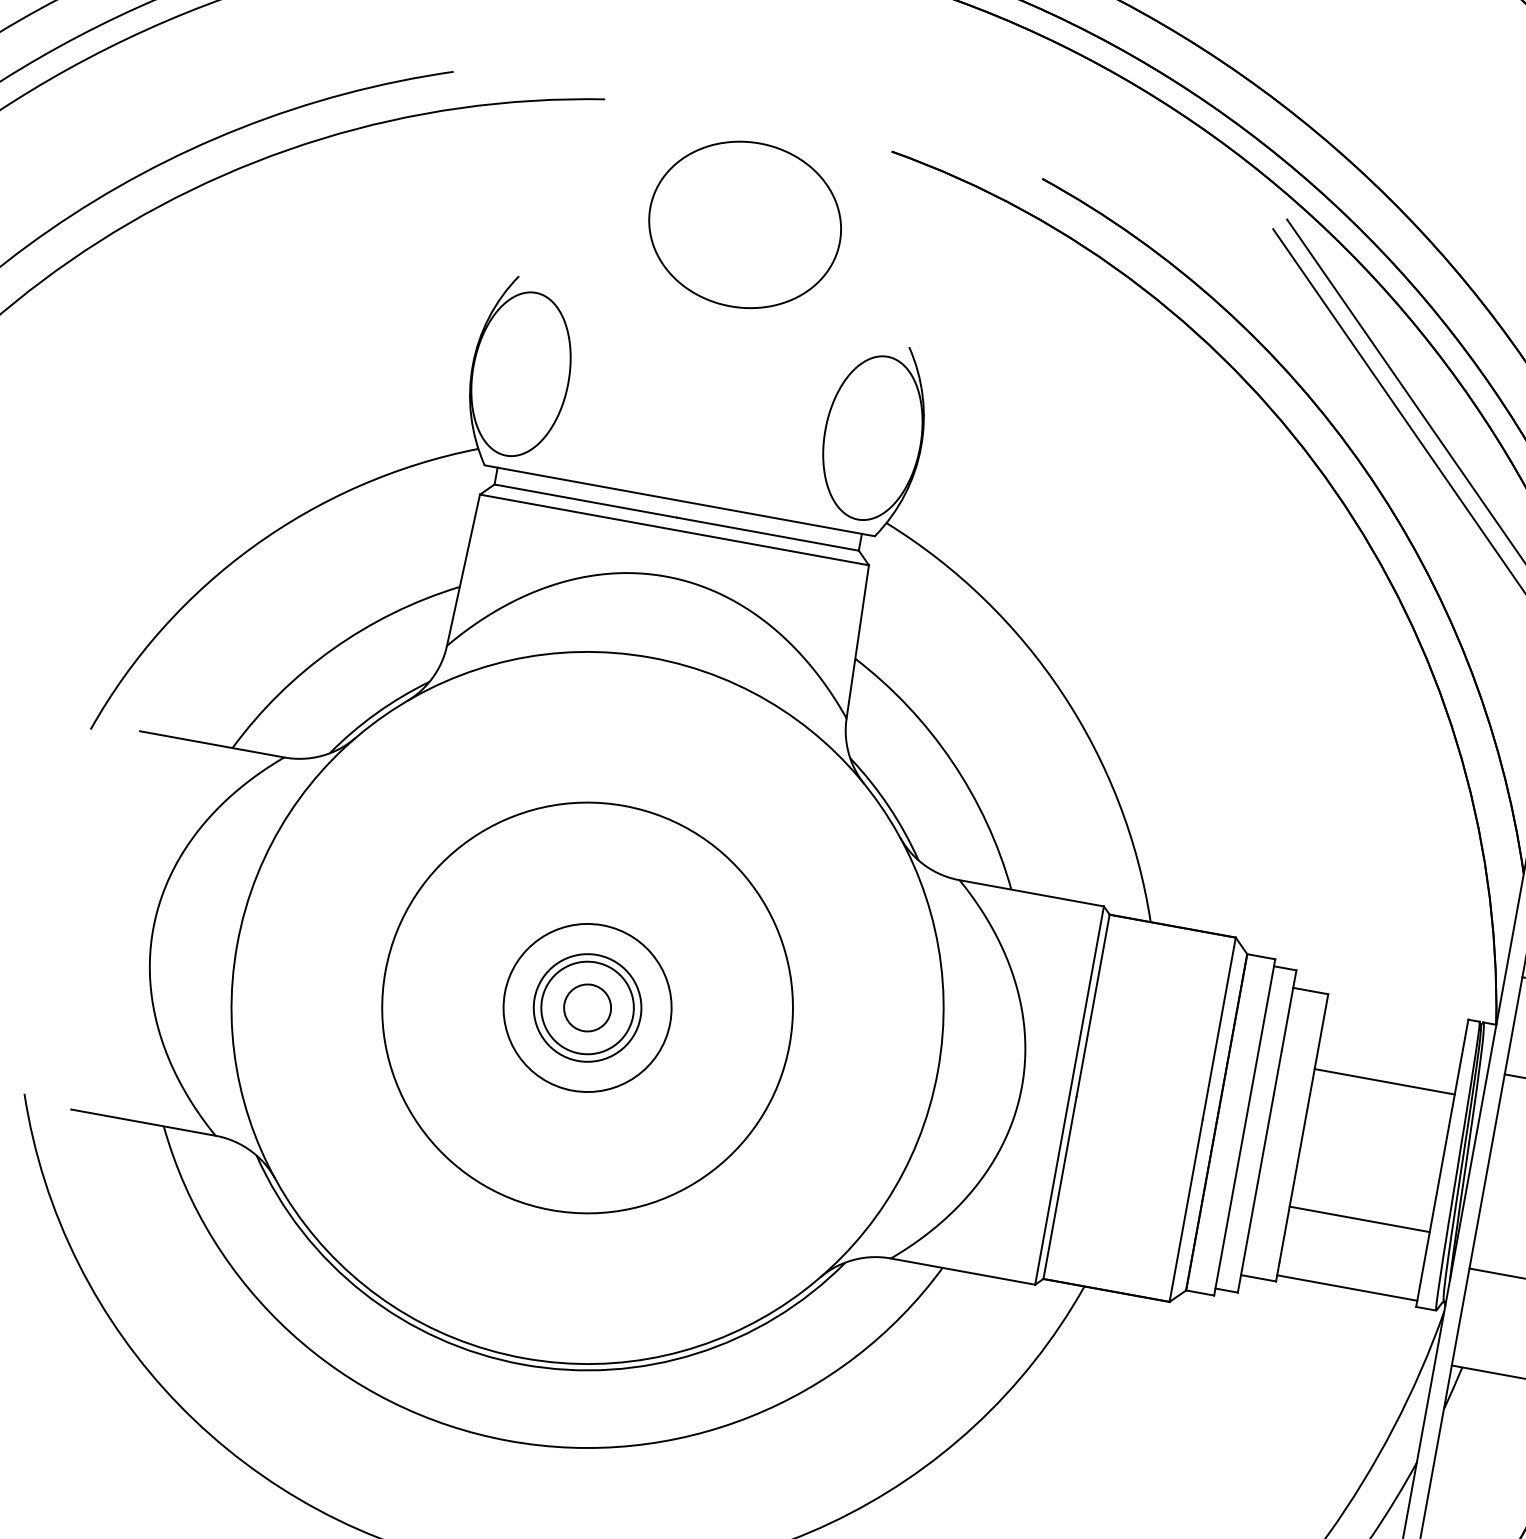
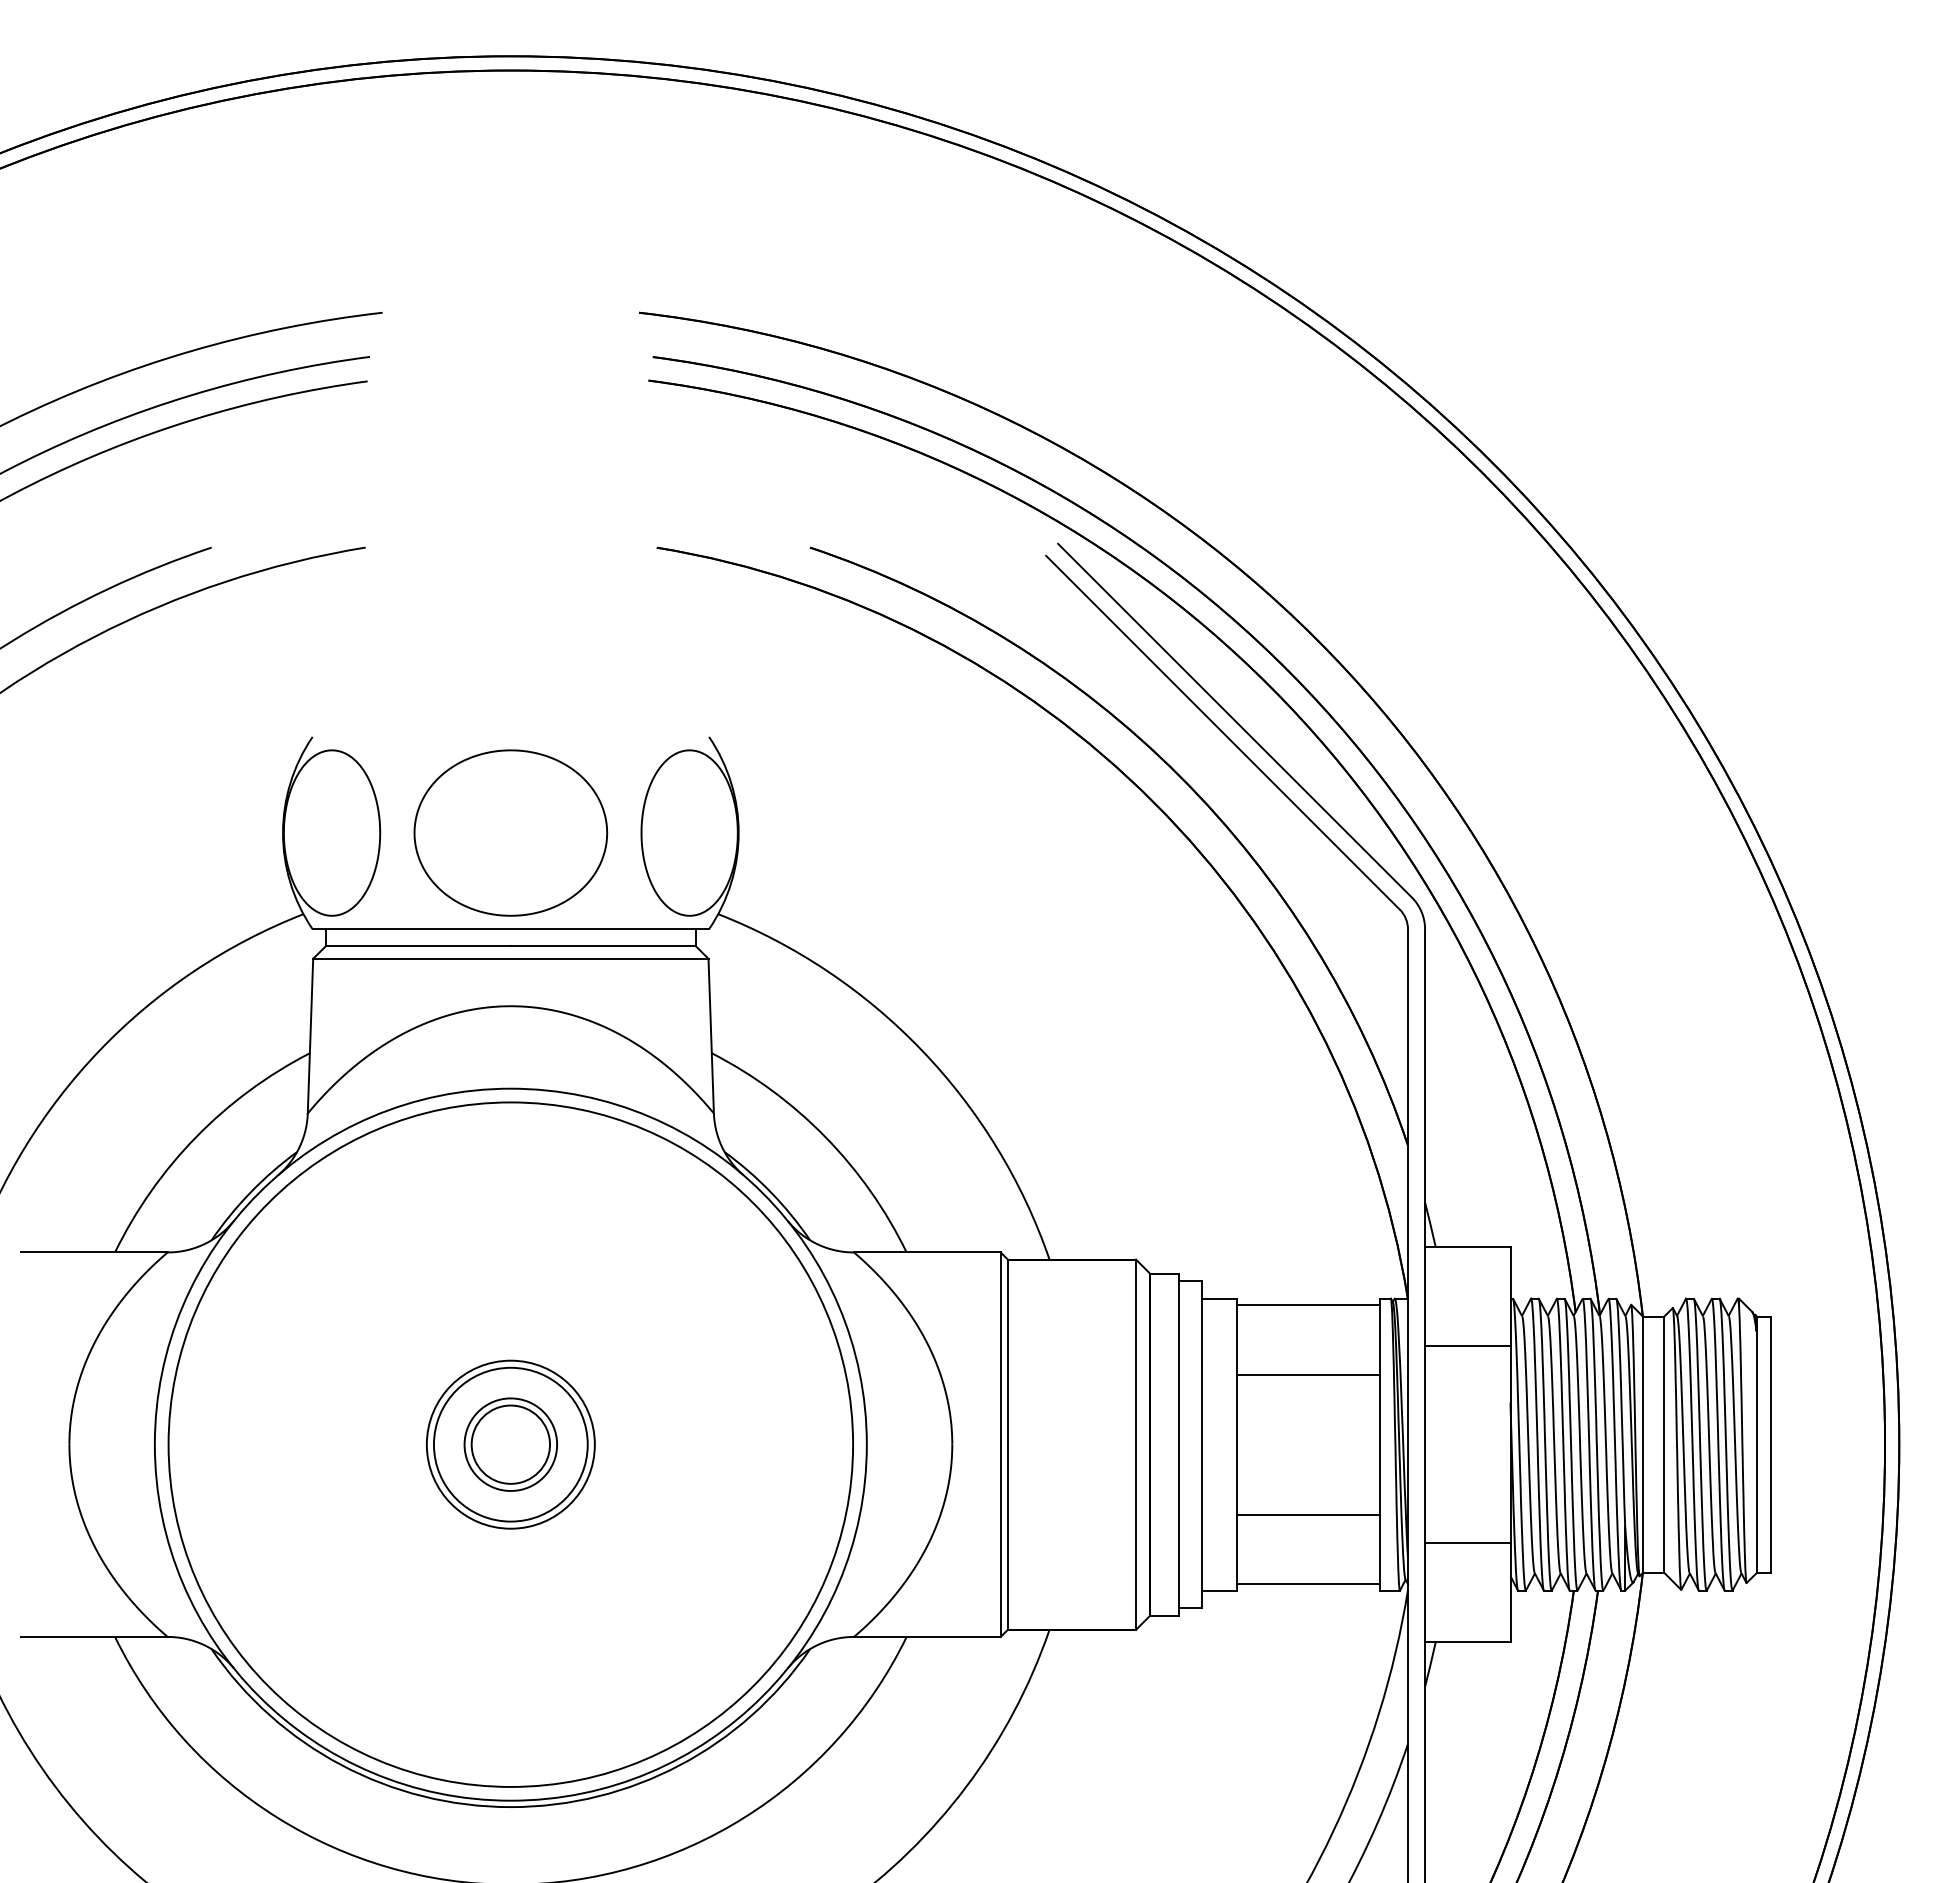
part: (744, 224) -> (510, 832), moved
circle: (587, 1007) -> (510, 1444), size x1.43
circle: (587, 1007) -> (510, 1444), size x1.67
circle: (587, 1007) -> (510, 1444), size x1.67
line: (1397, 1012) -> (1308, 1304), added

